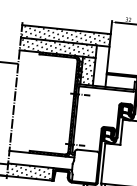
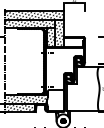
hatch: (101, 65) -> (59, 32), added
hatch: (40, 160) -> (25, 99), added

